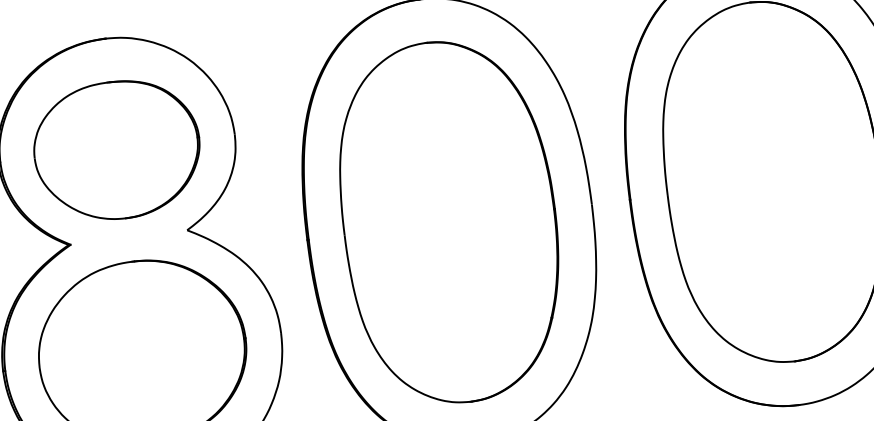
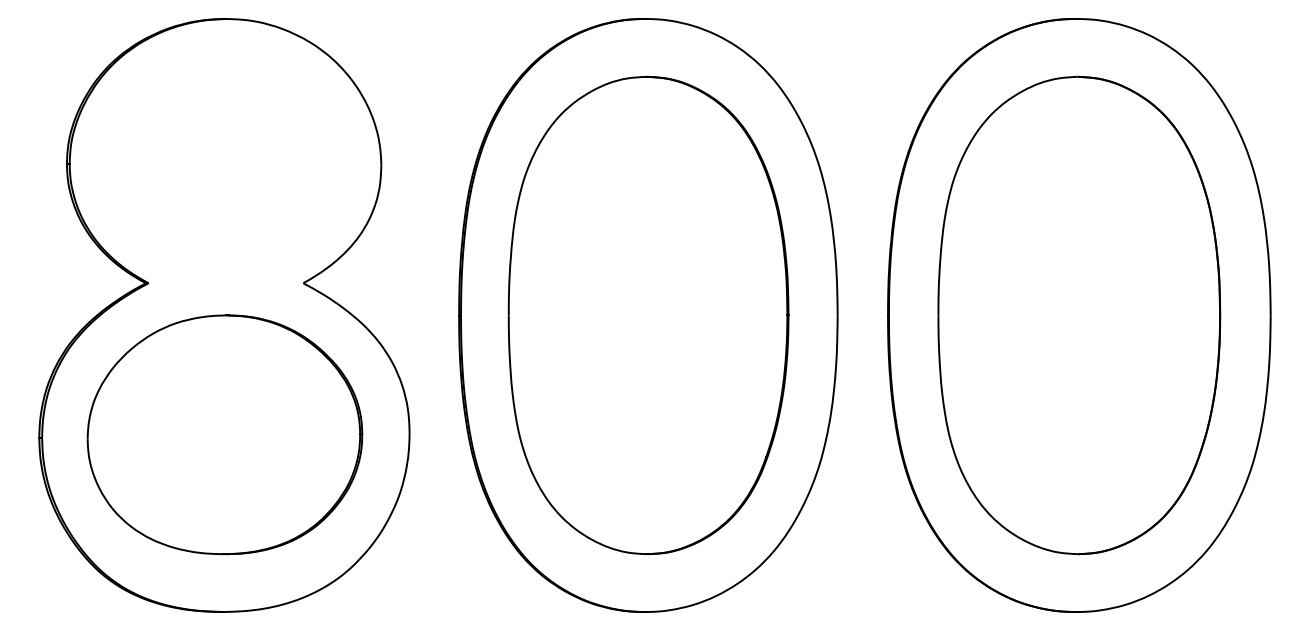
part: (116, 149) -> (224, 166), removed

